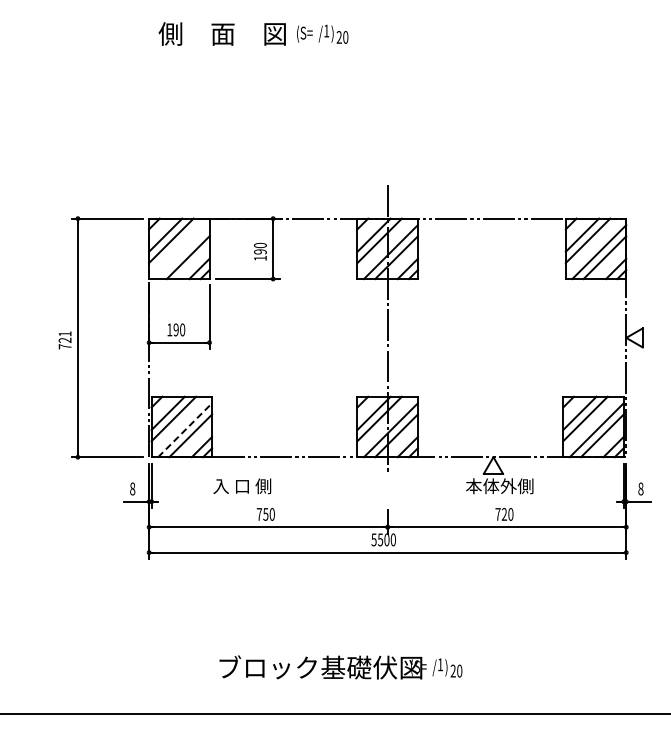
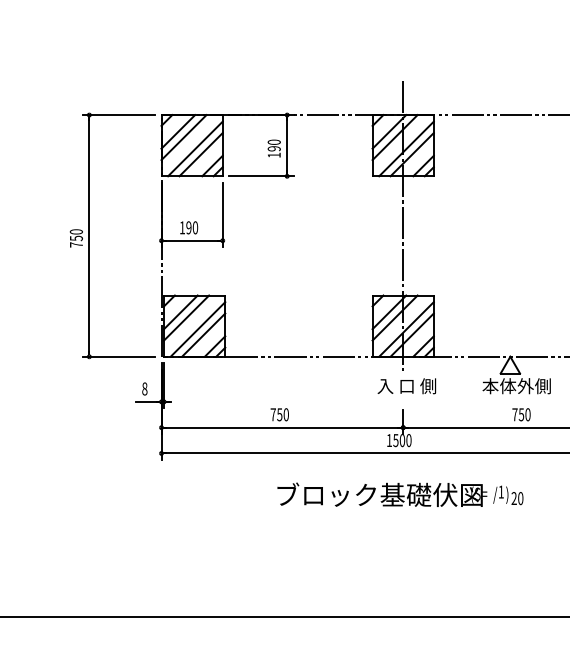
line: (182, 252) -> (195, 149), added
text: (64, 336) -> (75, 234), 721 -> 750
line: (185, 429) -> (198, 328), dashed -> solid
text: (242, 486) -> (407, 386), moved
text: (504, 514) -> (521, 414), 720 -> 750
text: (373, 539) -> (388, 440), 5500 -> 1500
text: (340, 667) -> (399, 494), moved

